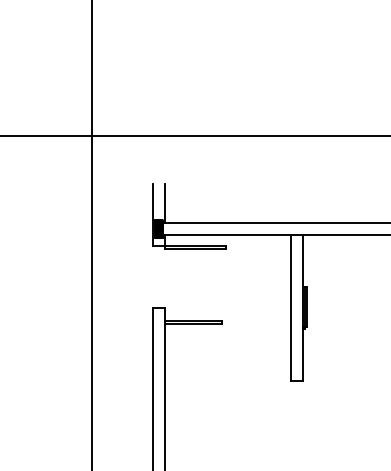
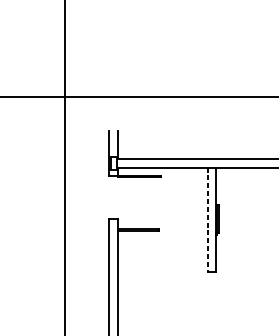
hatch: (158, 228) -> (113, 163), removed
line: (291, 307) -> (207, 219), solid -> dashed

